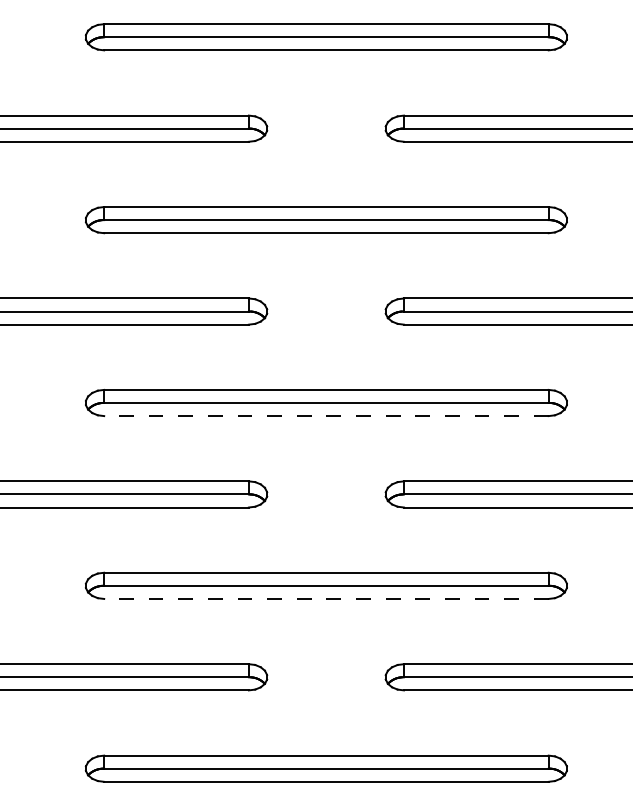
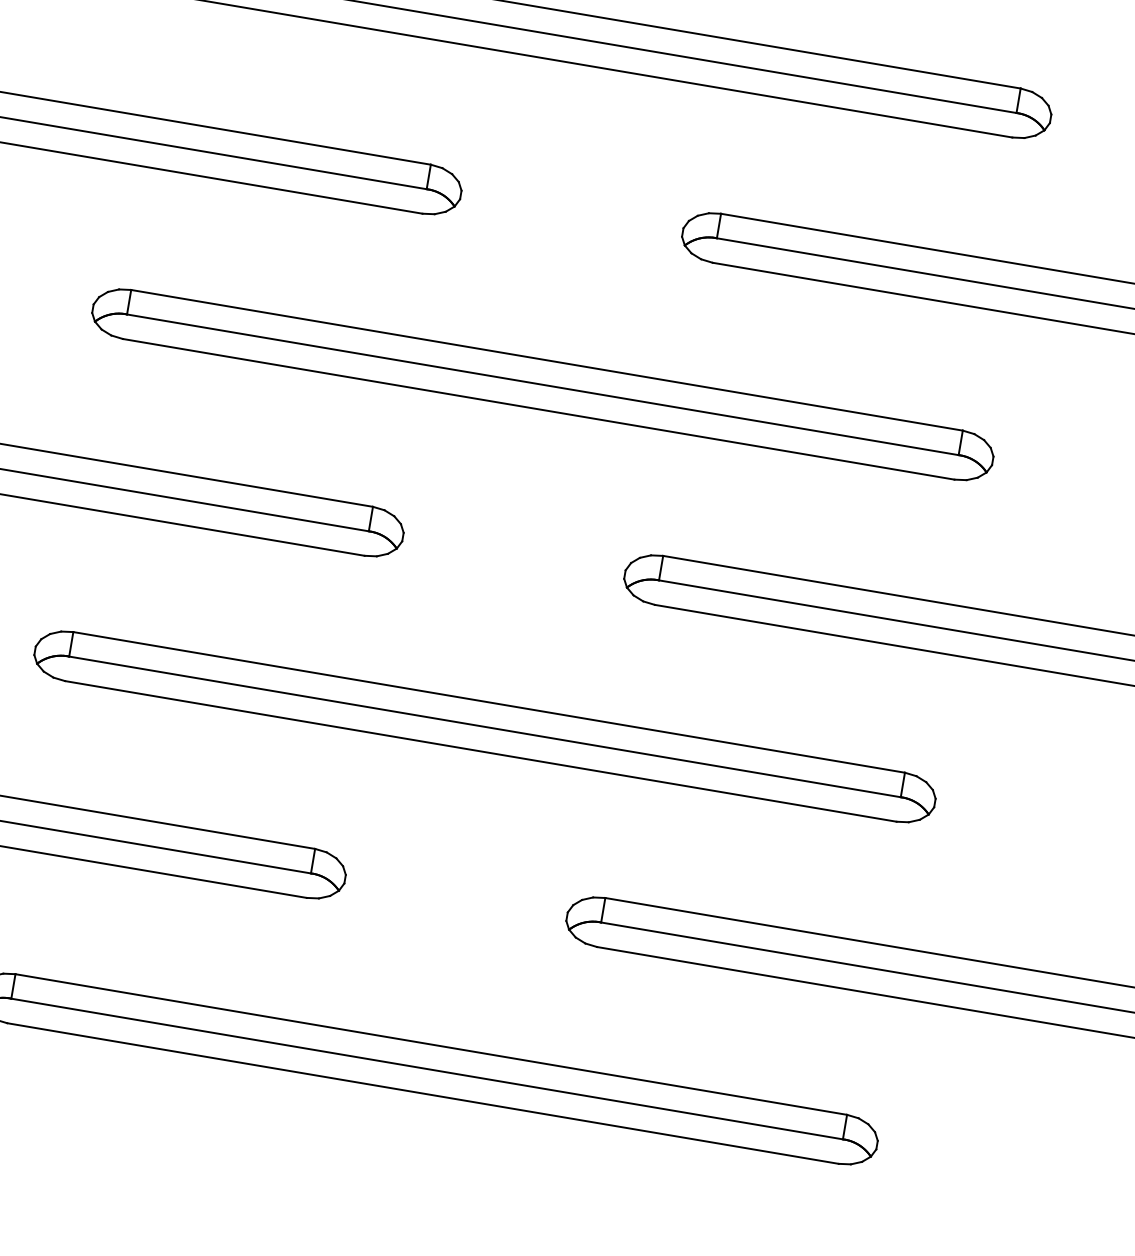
line: (325, 416) -> (536, 409), dashed -> solid
line: (325, 598) -> (479, 750), dashed -> solid

